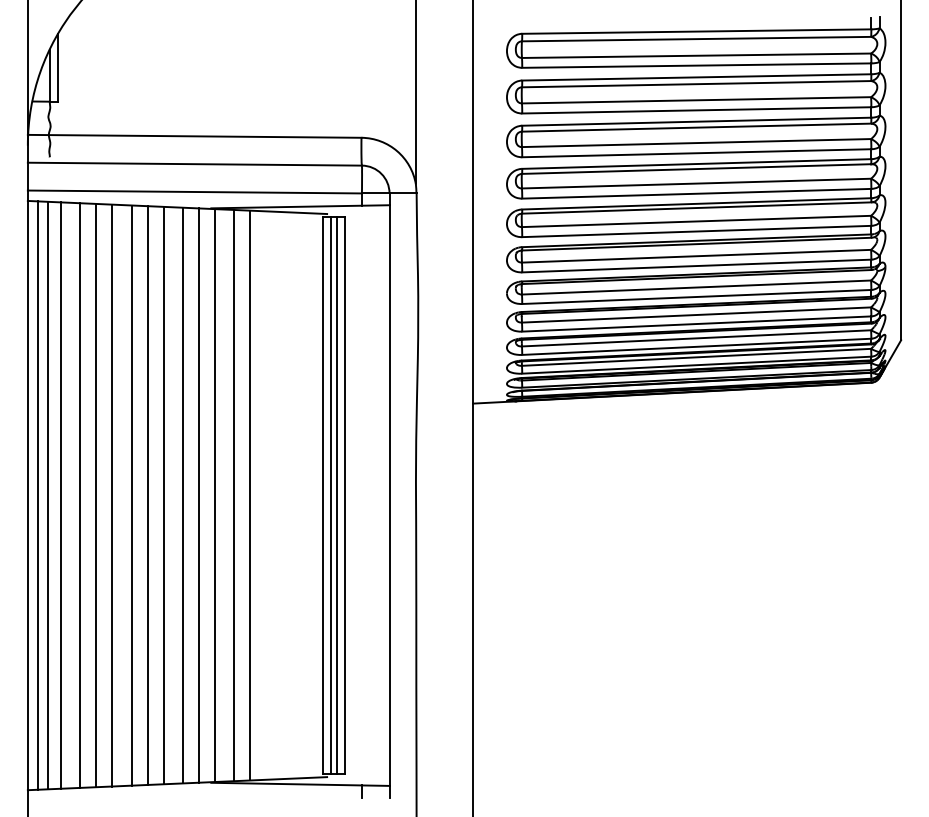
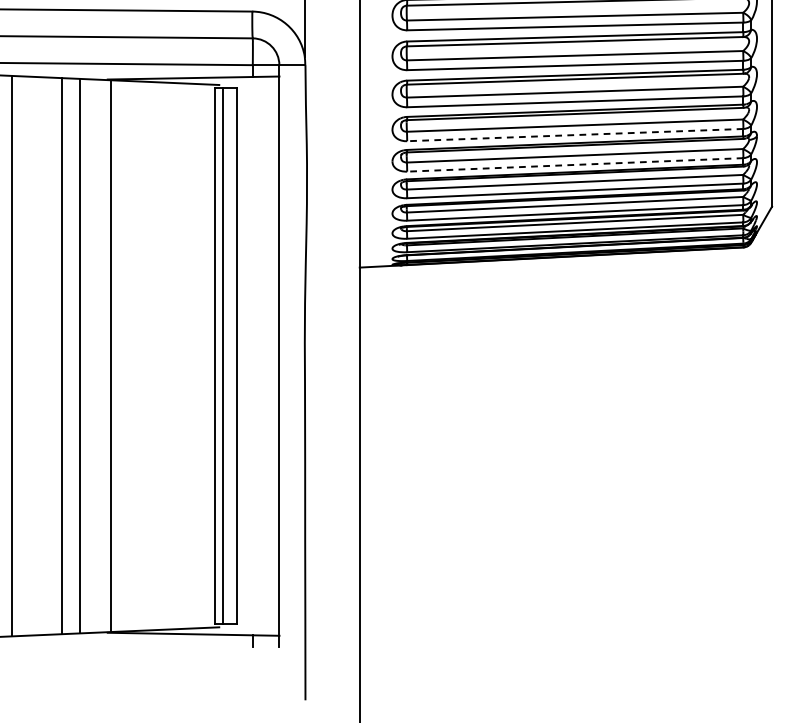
line: (696, 266) -> (575, 135), solid -> dashed
line: (696, 296) -> (575, 164), solid -> dashed
line: (131, 495) -> (30, 356), removed
line: (147, 495) -> (46, 356), removed
line: (199, 495) -> (96, 356), removed
line: (234, 495) -> (130, 356), removed
line: (250, 495) -> (145, 356), removed
line: (336, 495) -> (228, 356), removed

